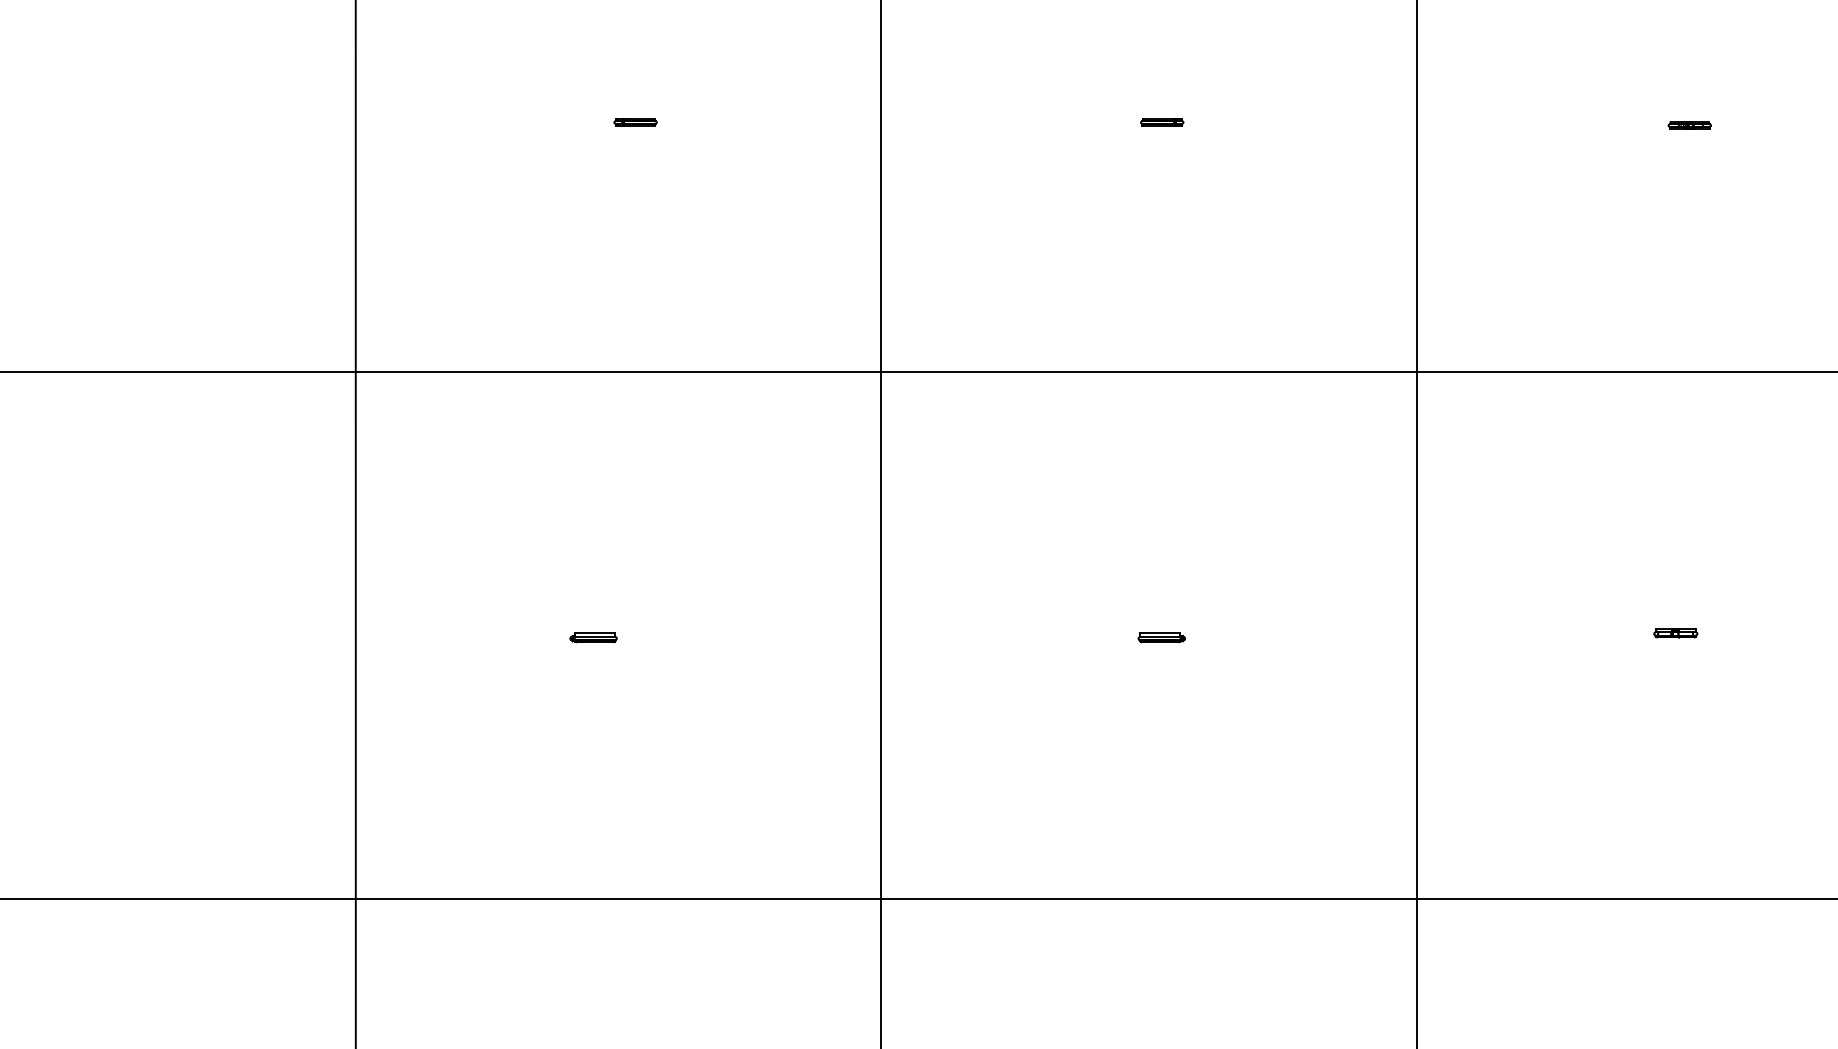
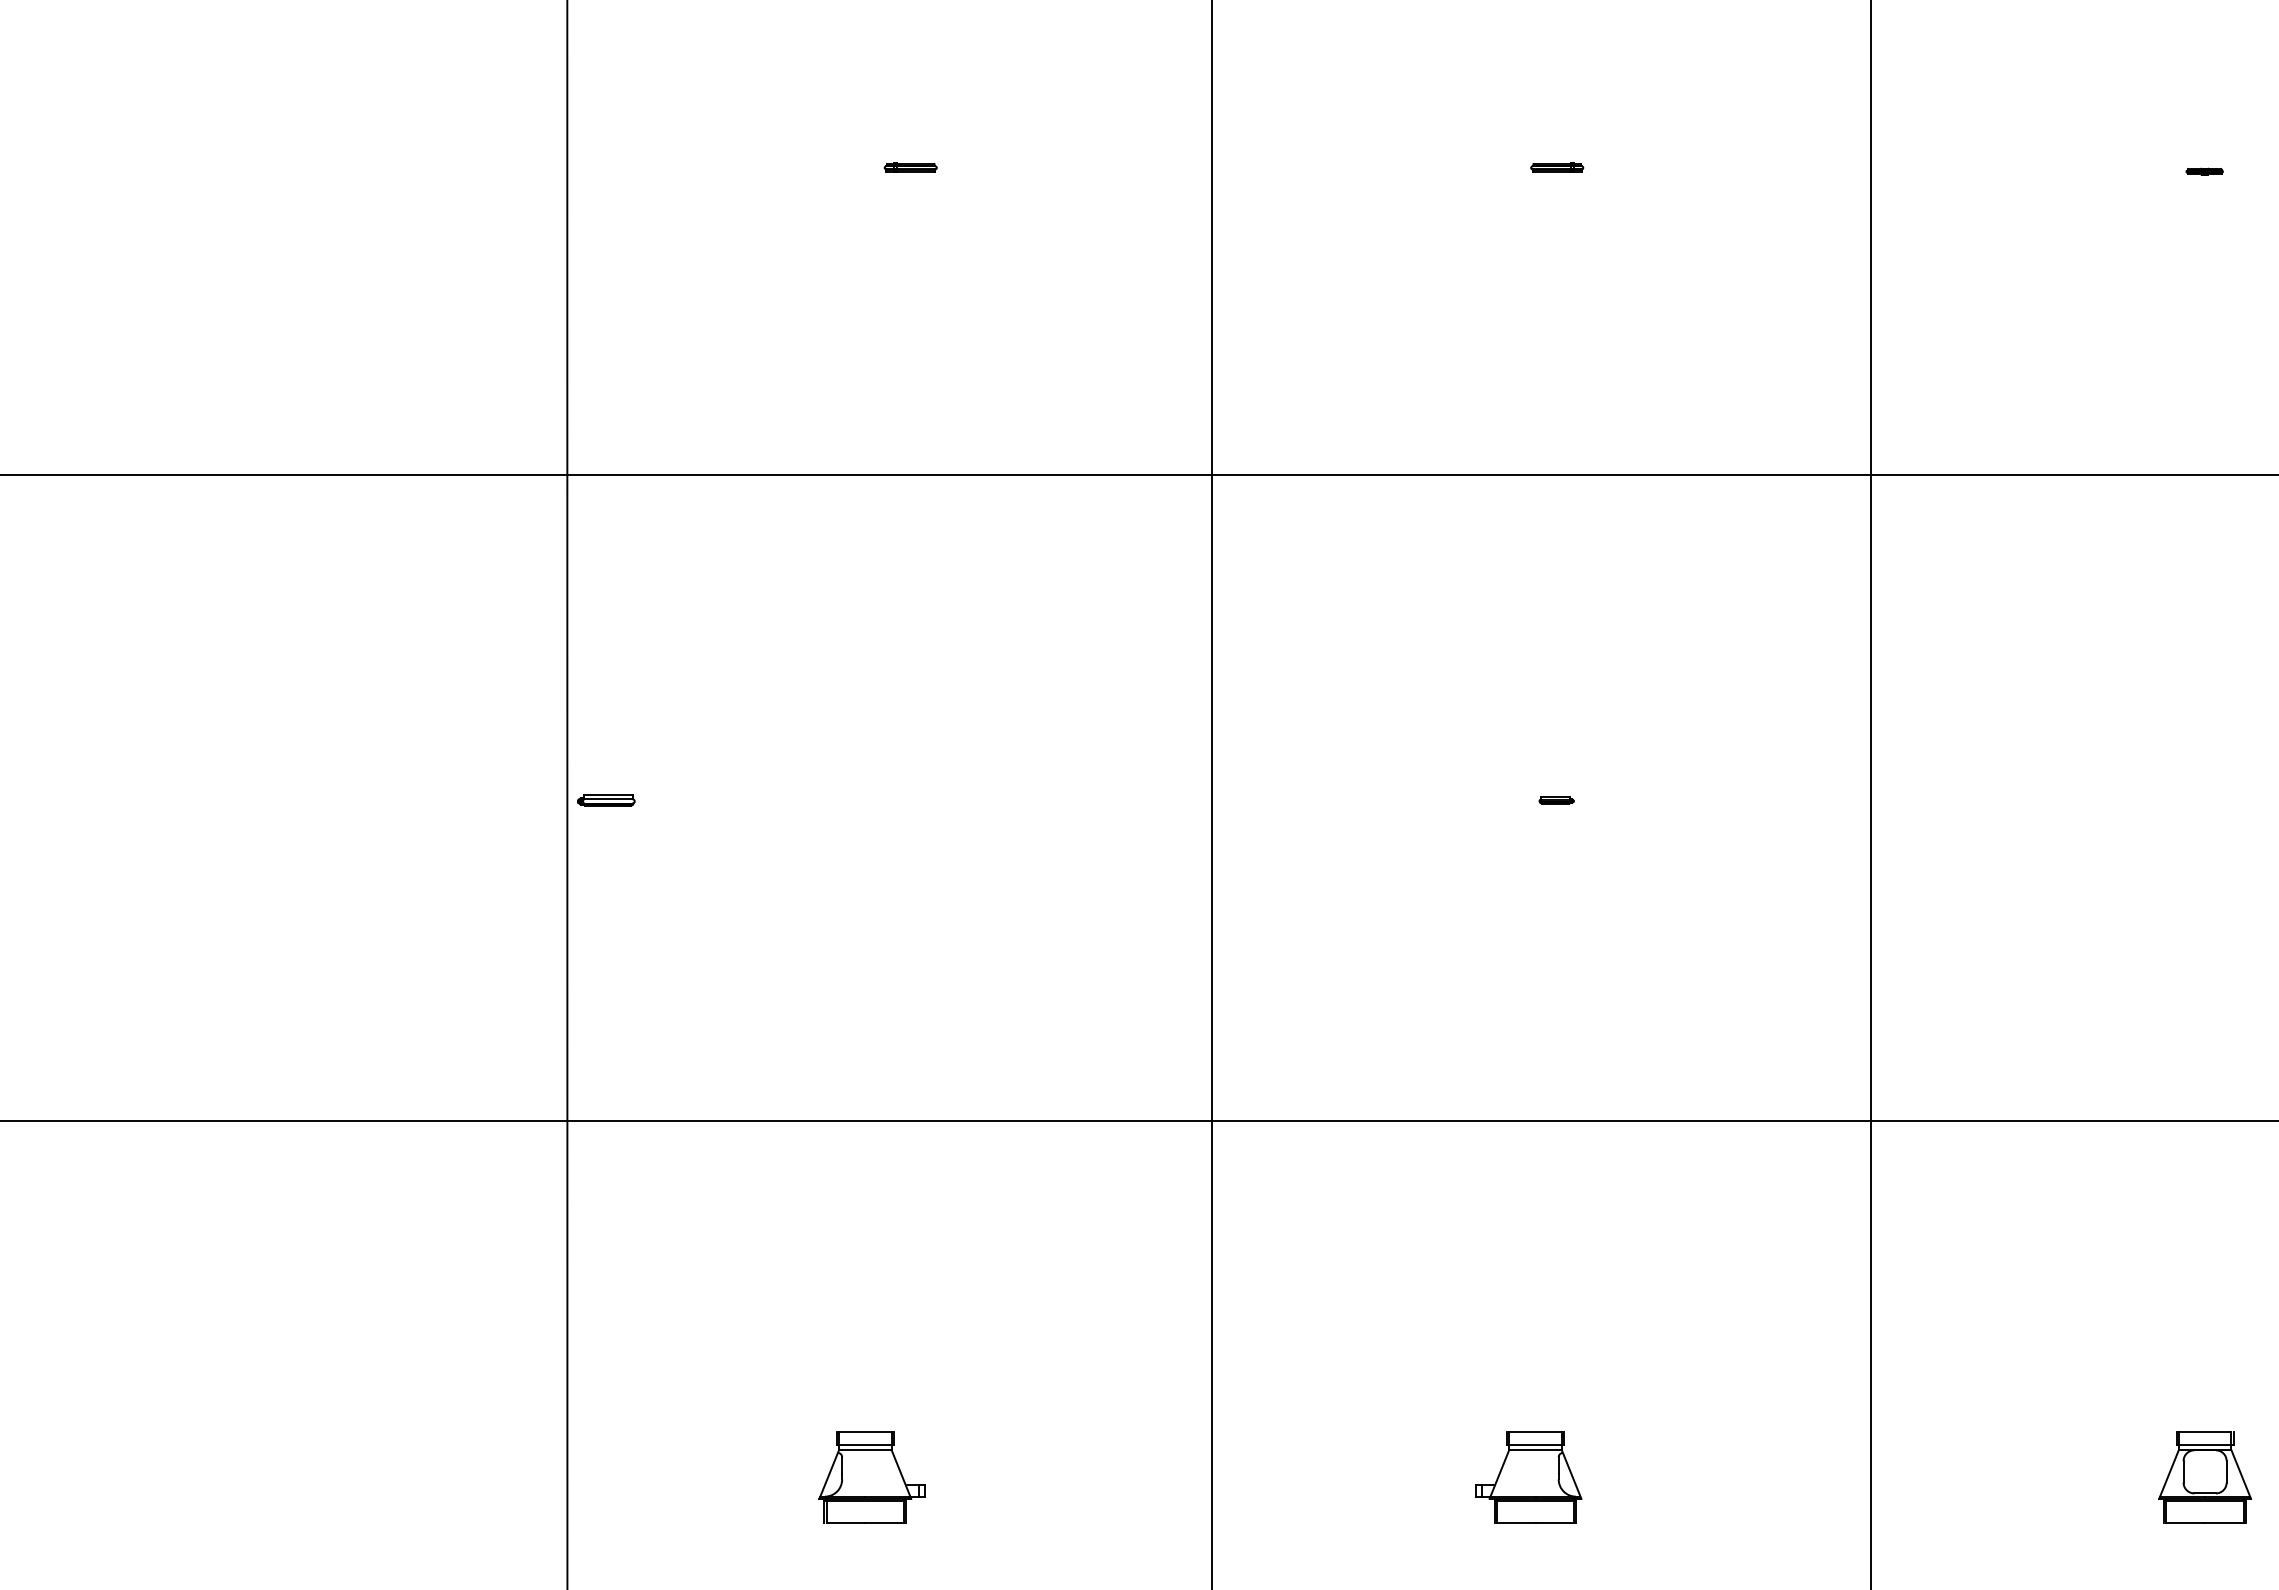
part: (1689, 125) -> (2204, 171), size x0.7
part: (1675, 633) -> (2187, 794), removed
part: (593, 637) -> (606, 800), moved
part: (1161, 637) -> (1556, 800), size x0.6

